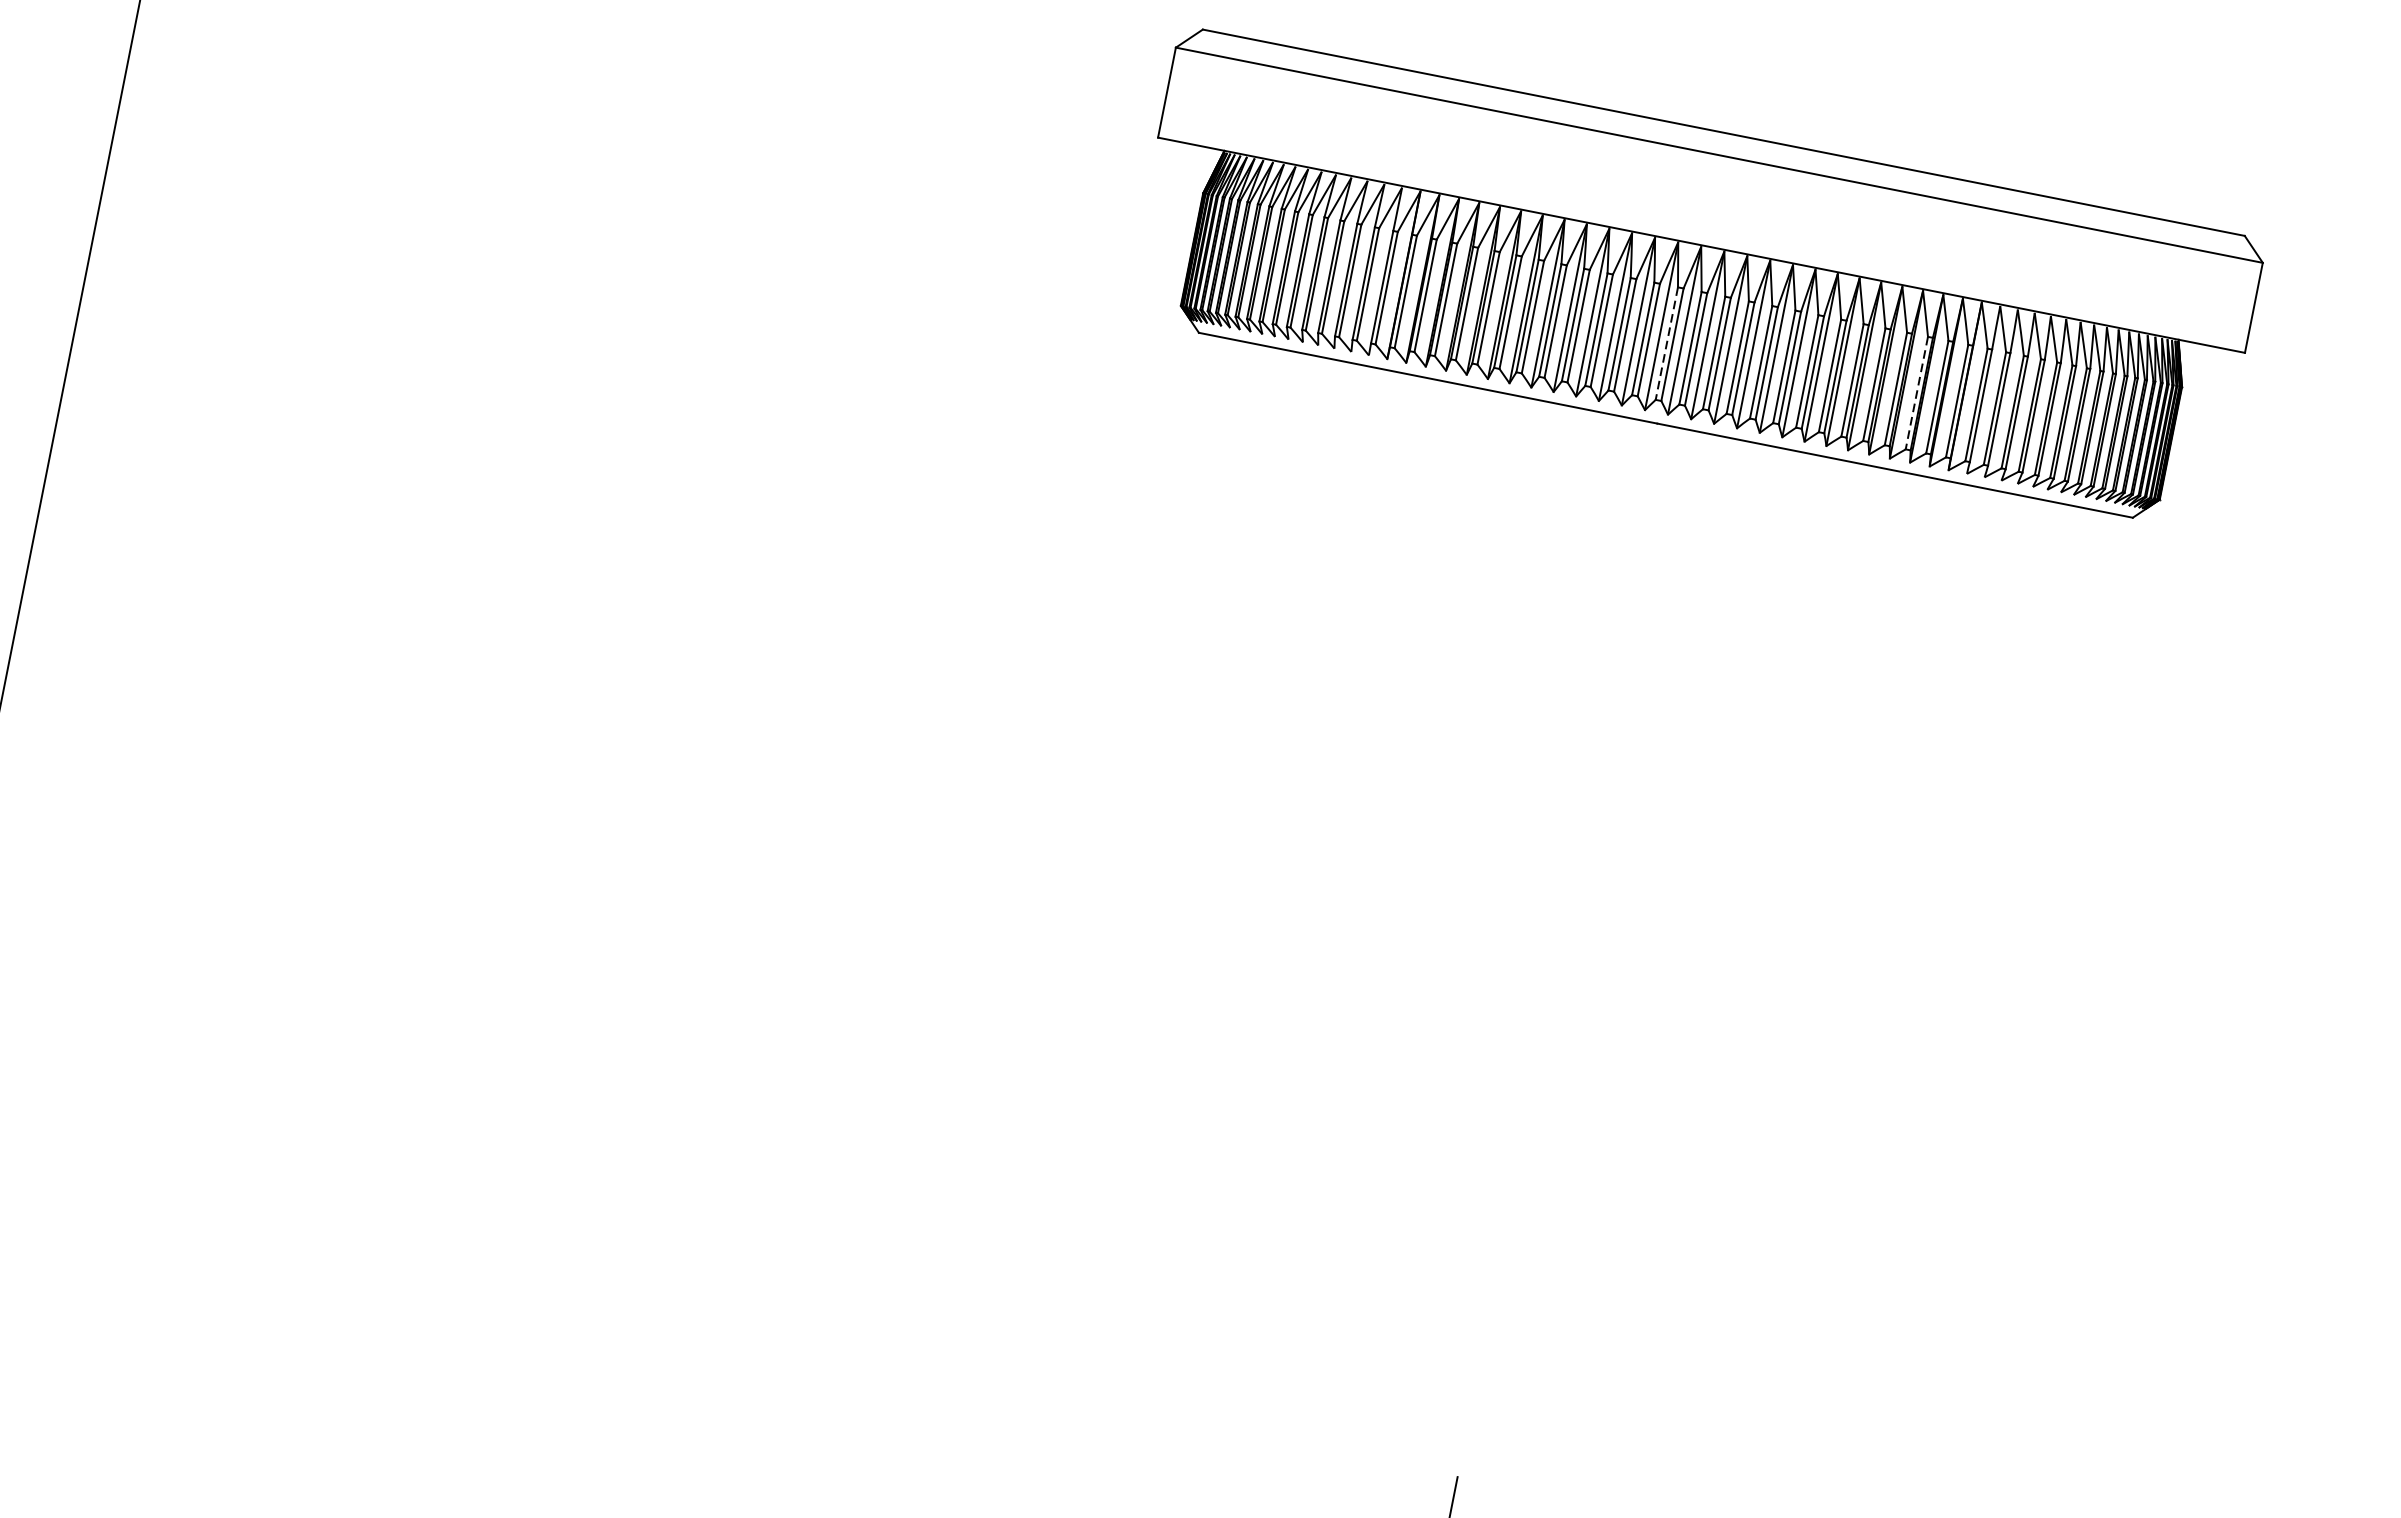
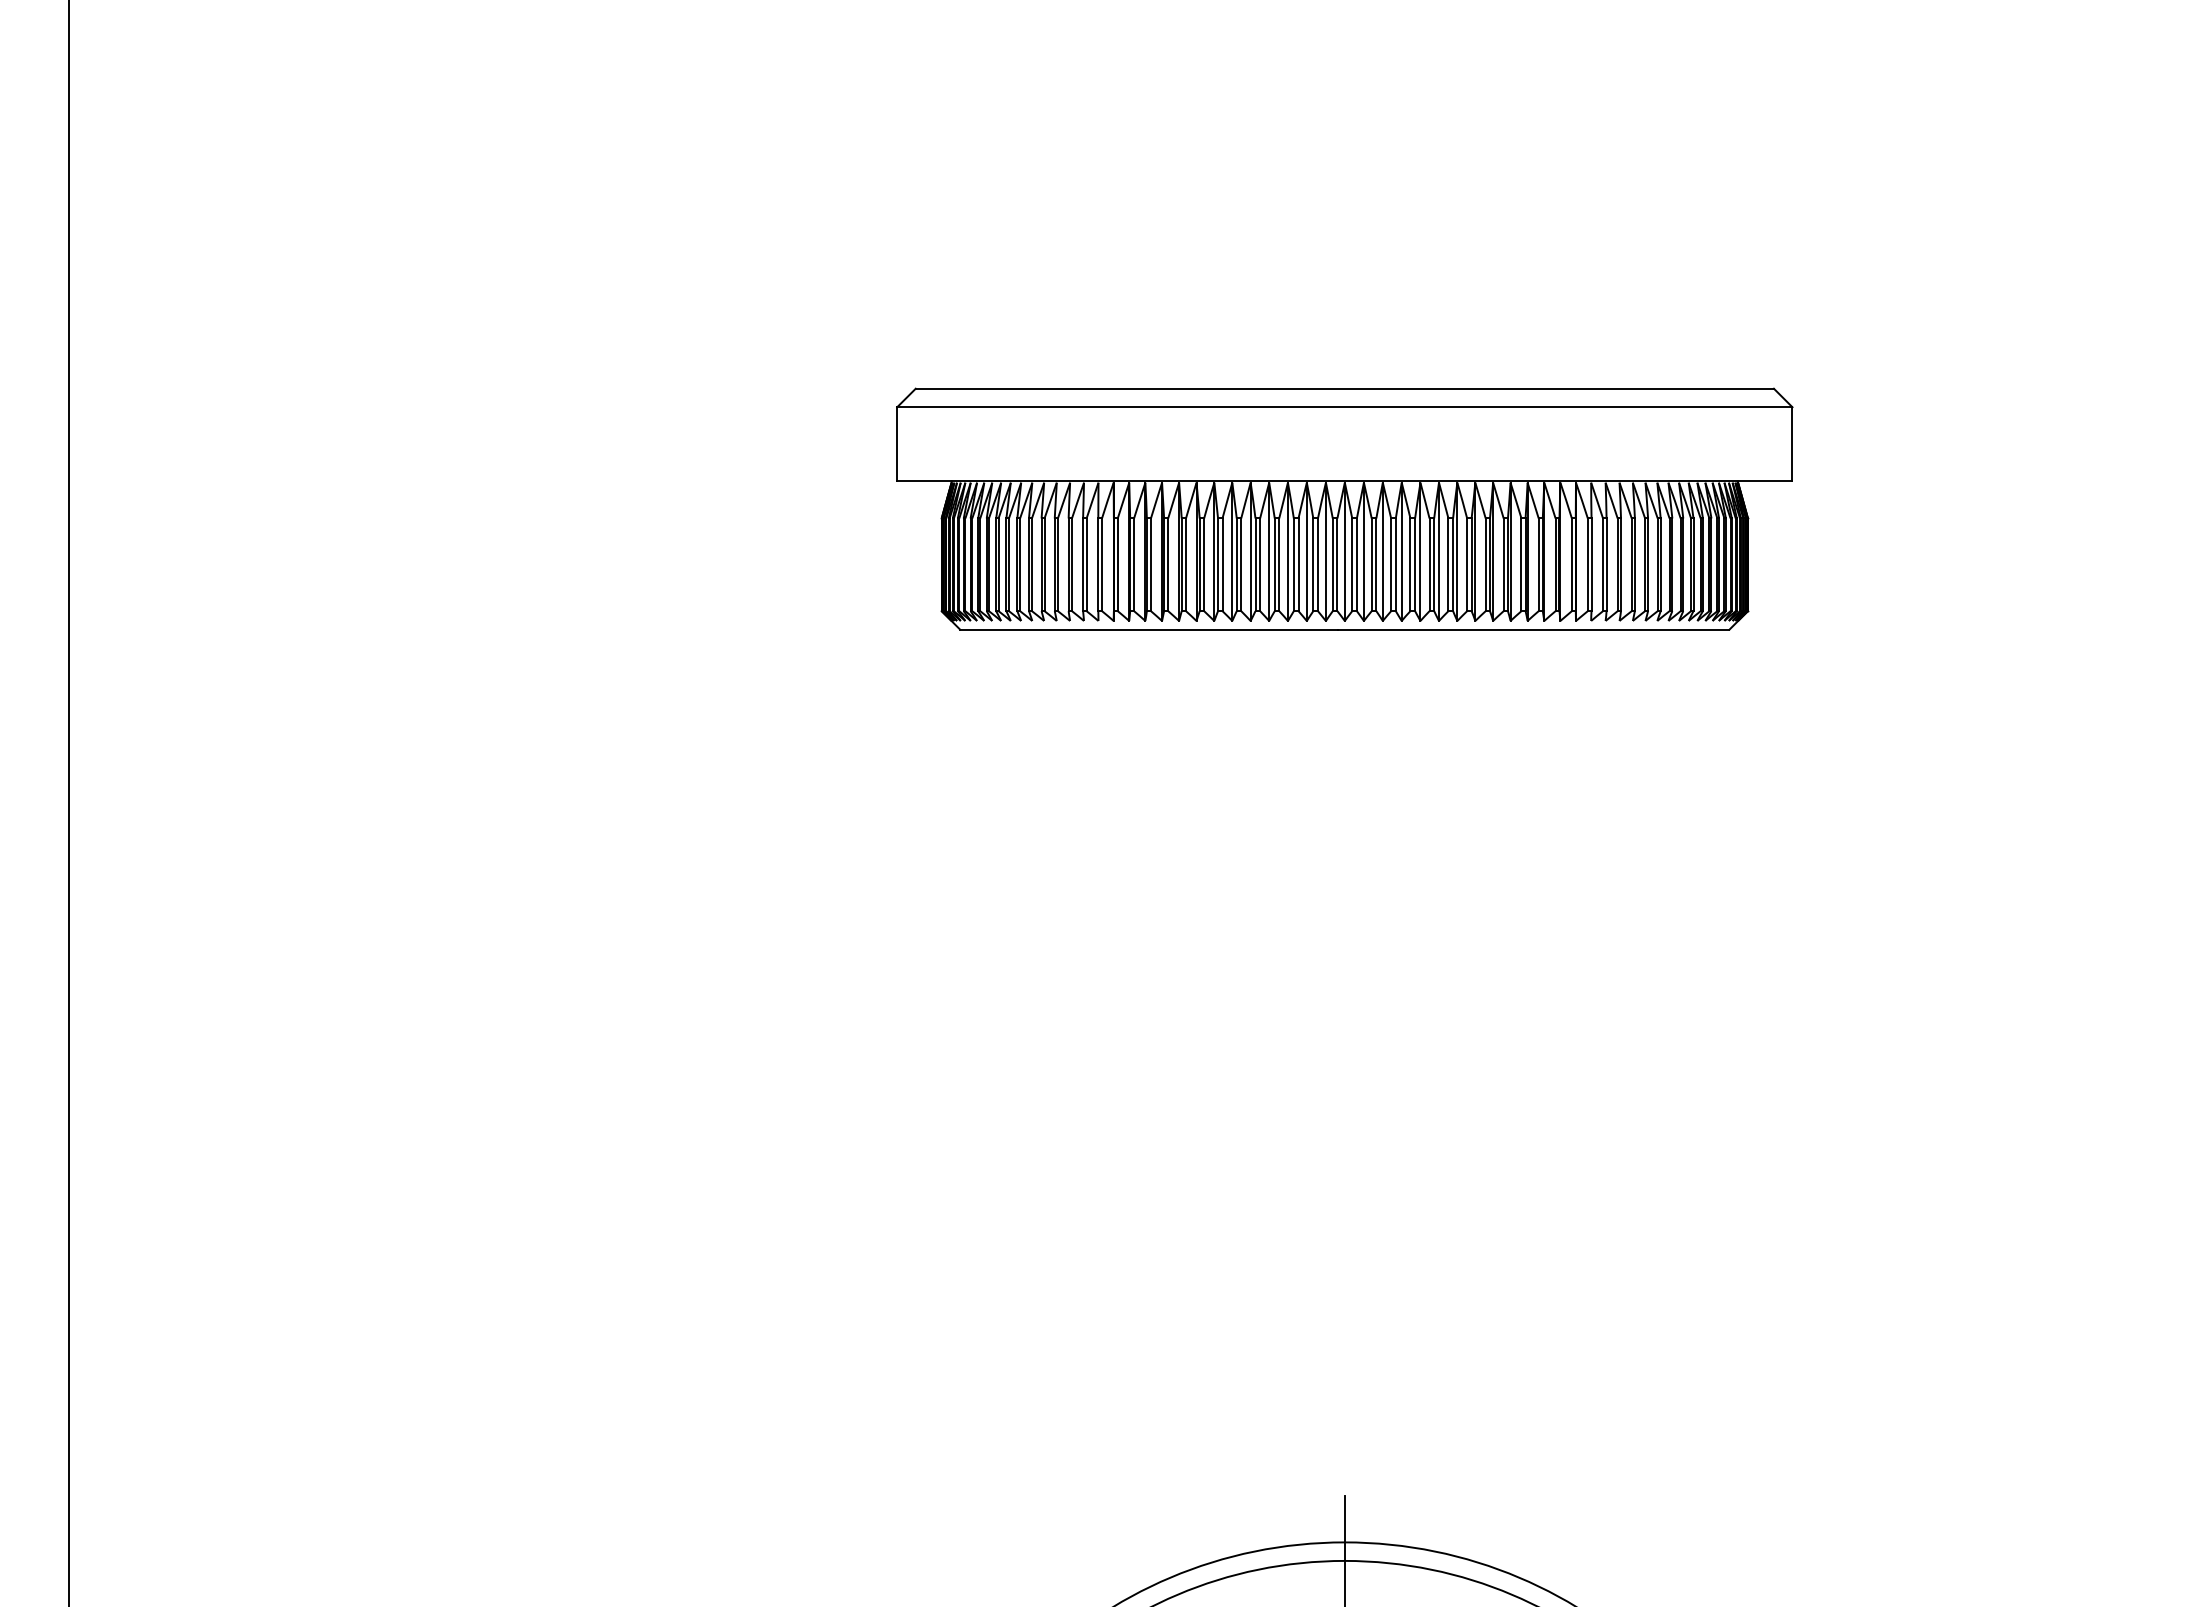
line: (1666, 344) -> (1332, 565), dashed -> solid
line: (1916, 393) -> (1538, 565), dashed -> solid

